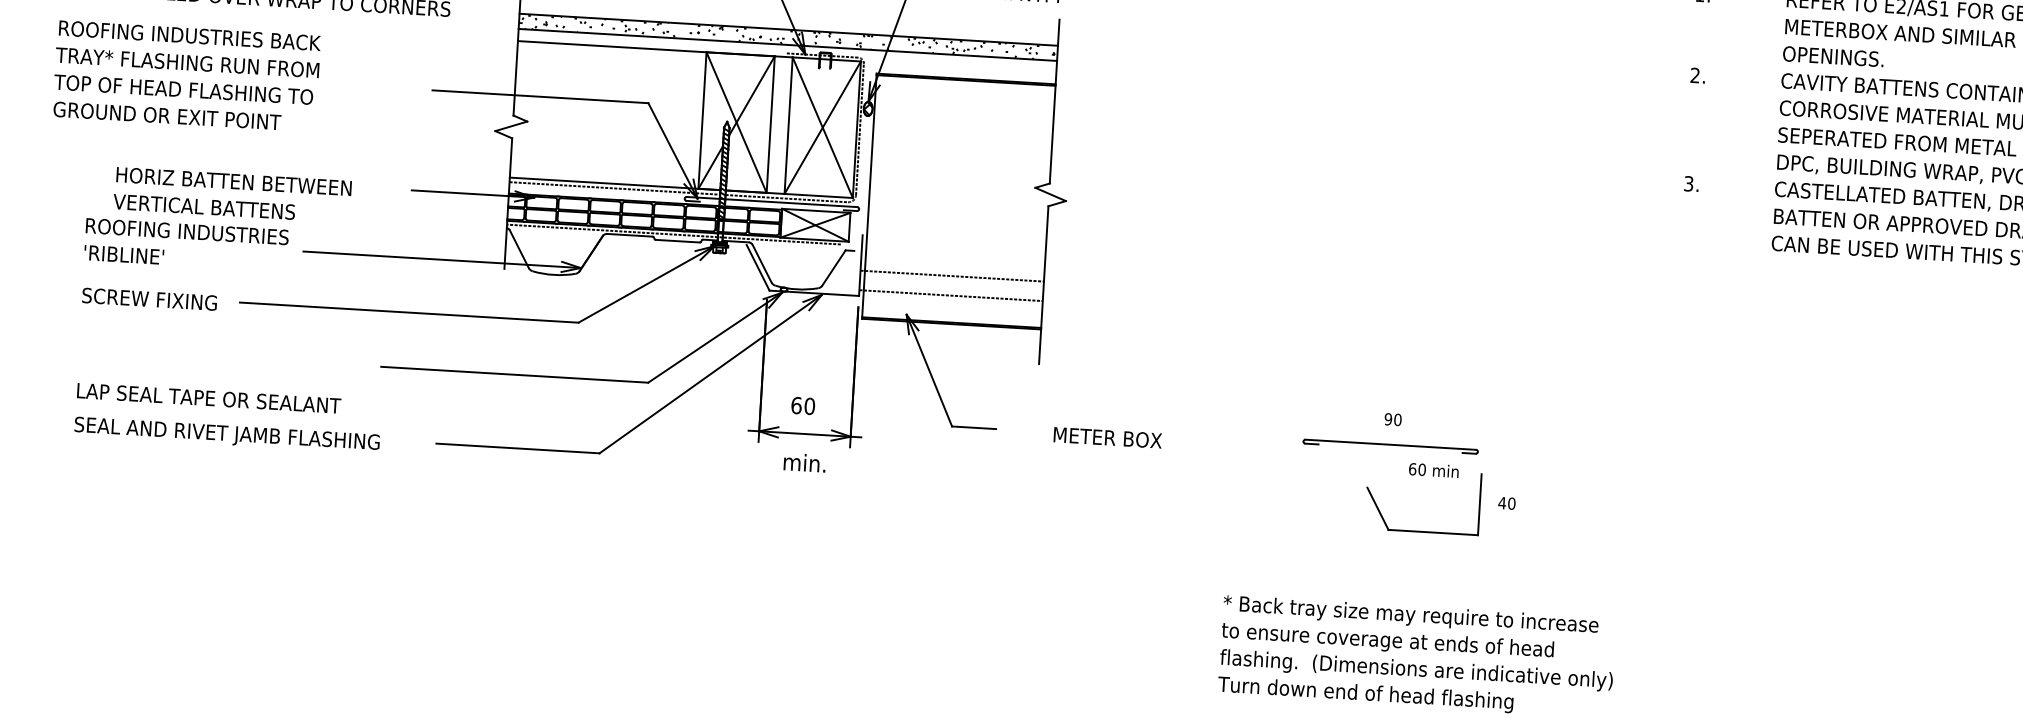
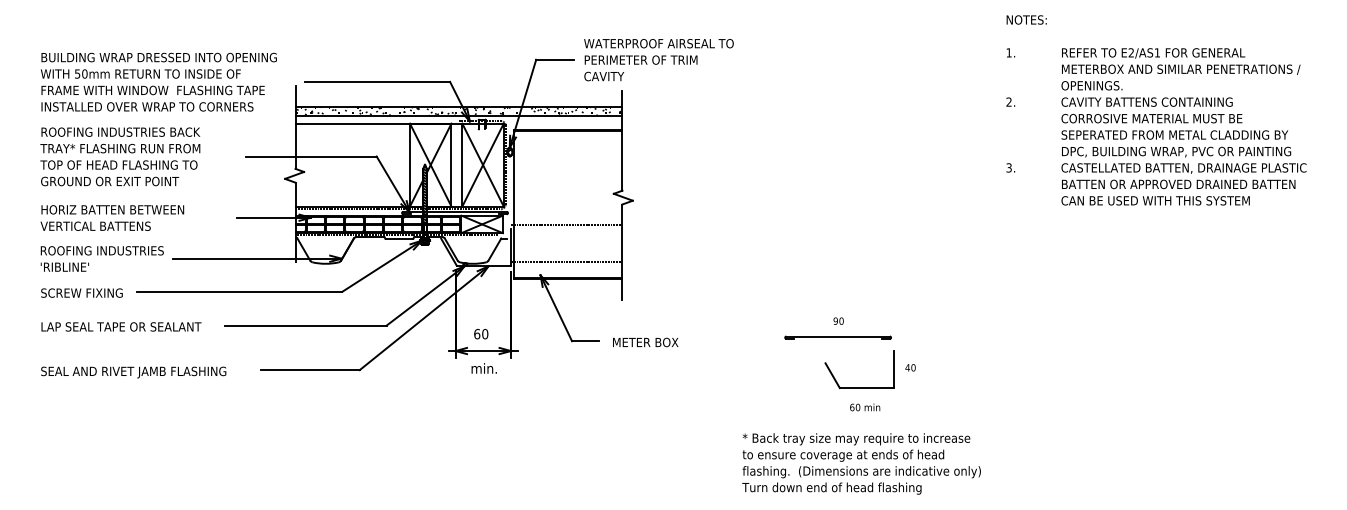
text: (186, 75) -> (120, 156), moved
text: (232, 194) -> (112, 217), moved
line: (951, 276) -> (566, 225), moved
text: (209, 397) -> (121, 326), moved
text: (1107, 437) -> (645, 342), moved
text: (1434, 470) -> (865, 407), moved

